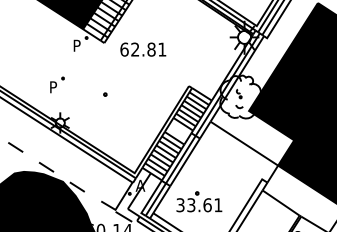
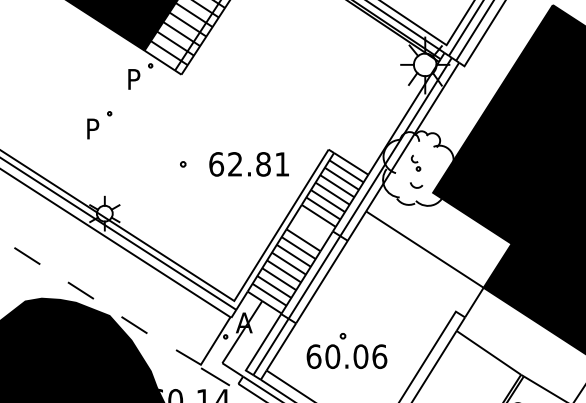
text: (143, 49) -> (249, 164), moved
part: (57, 84) -> (99, 124), moved
text: (199, 205) -> (346, 357), 33.61 -> 60.06

